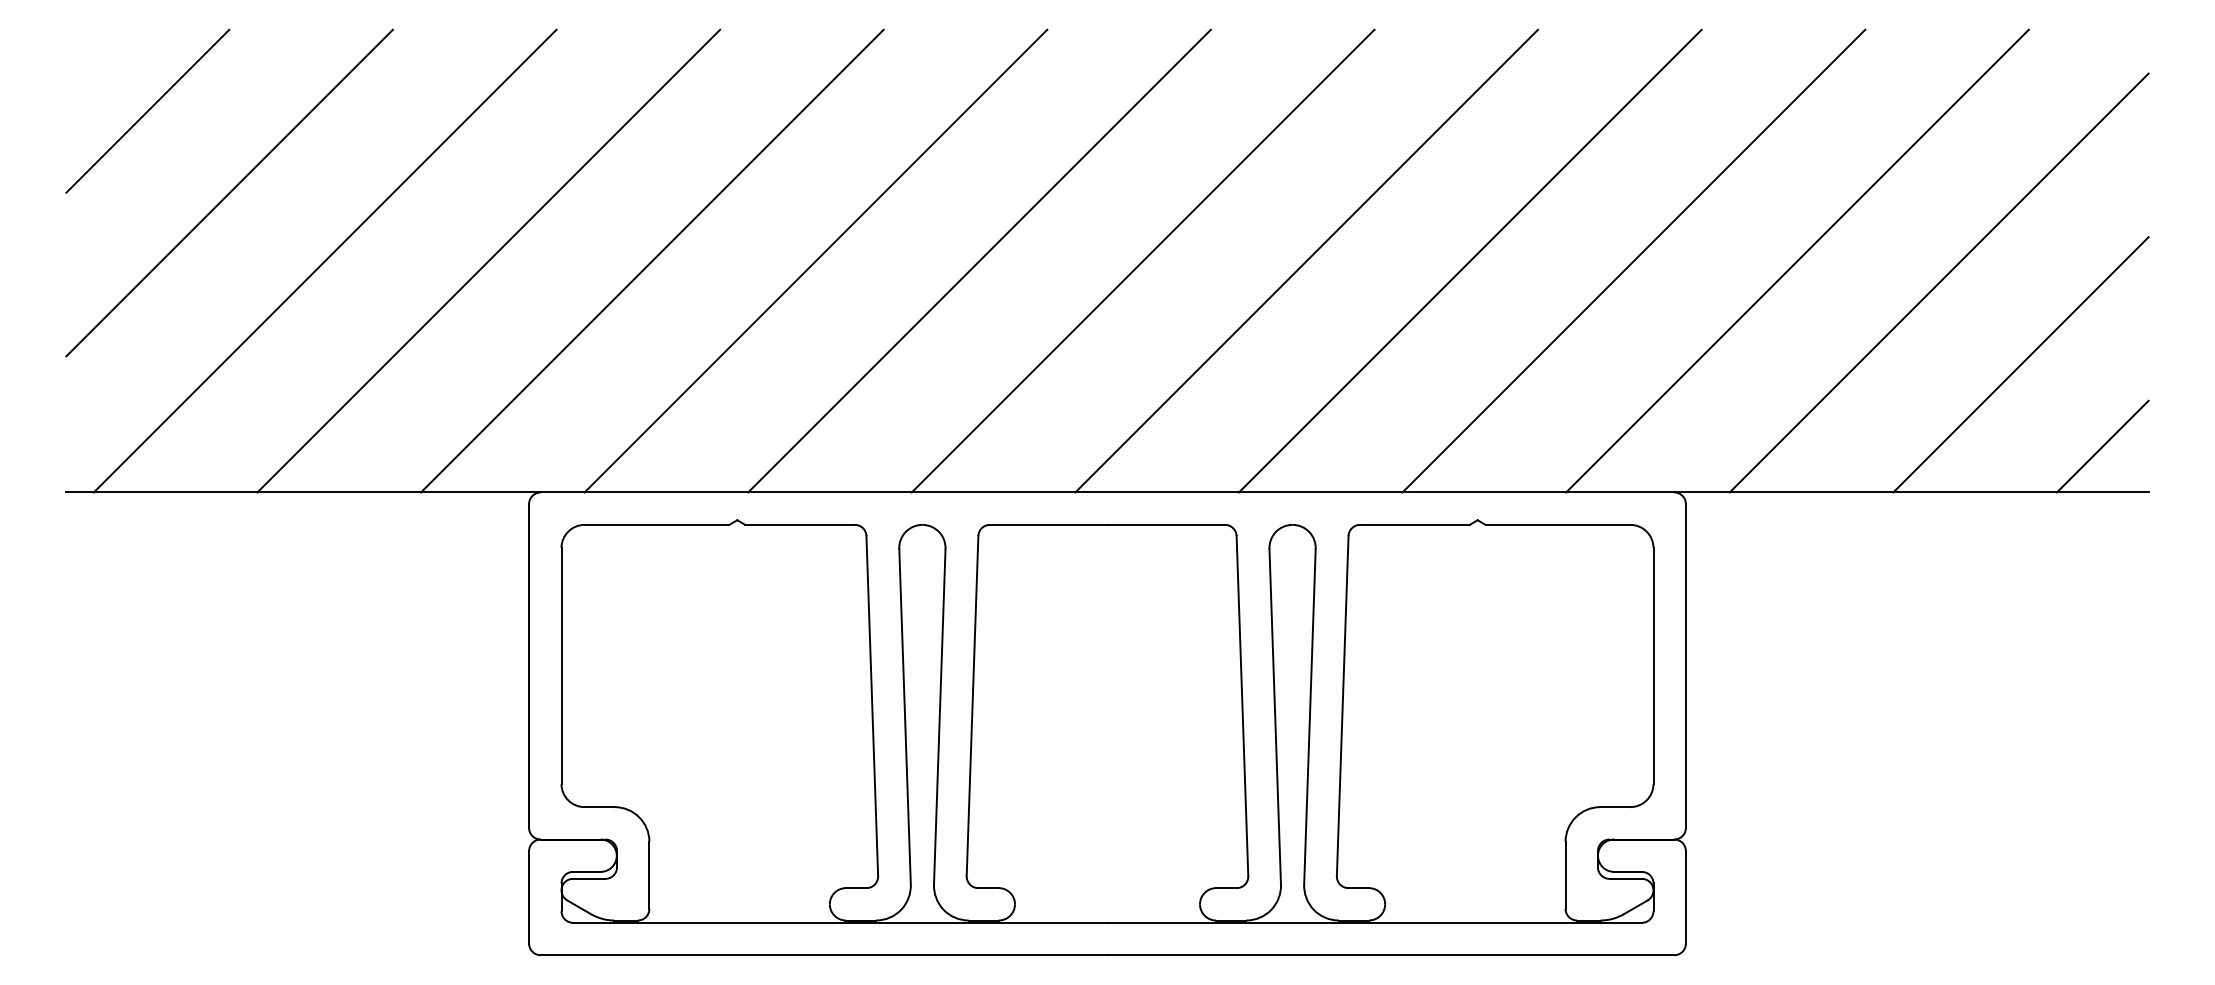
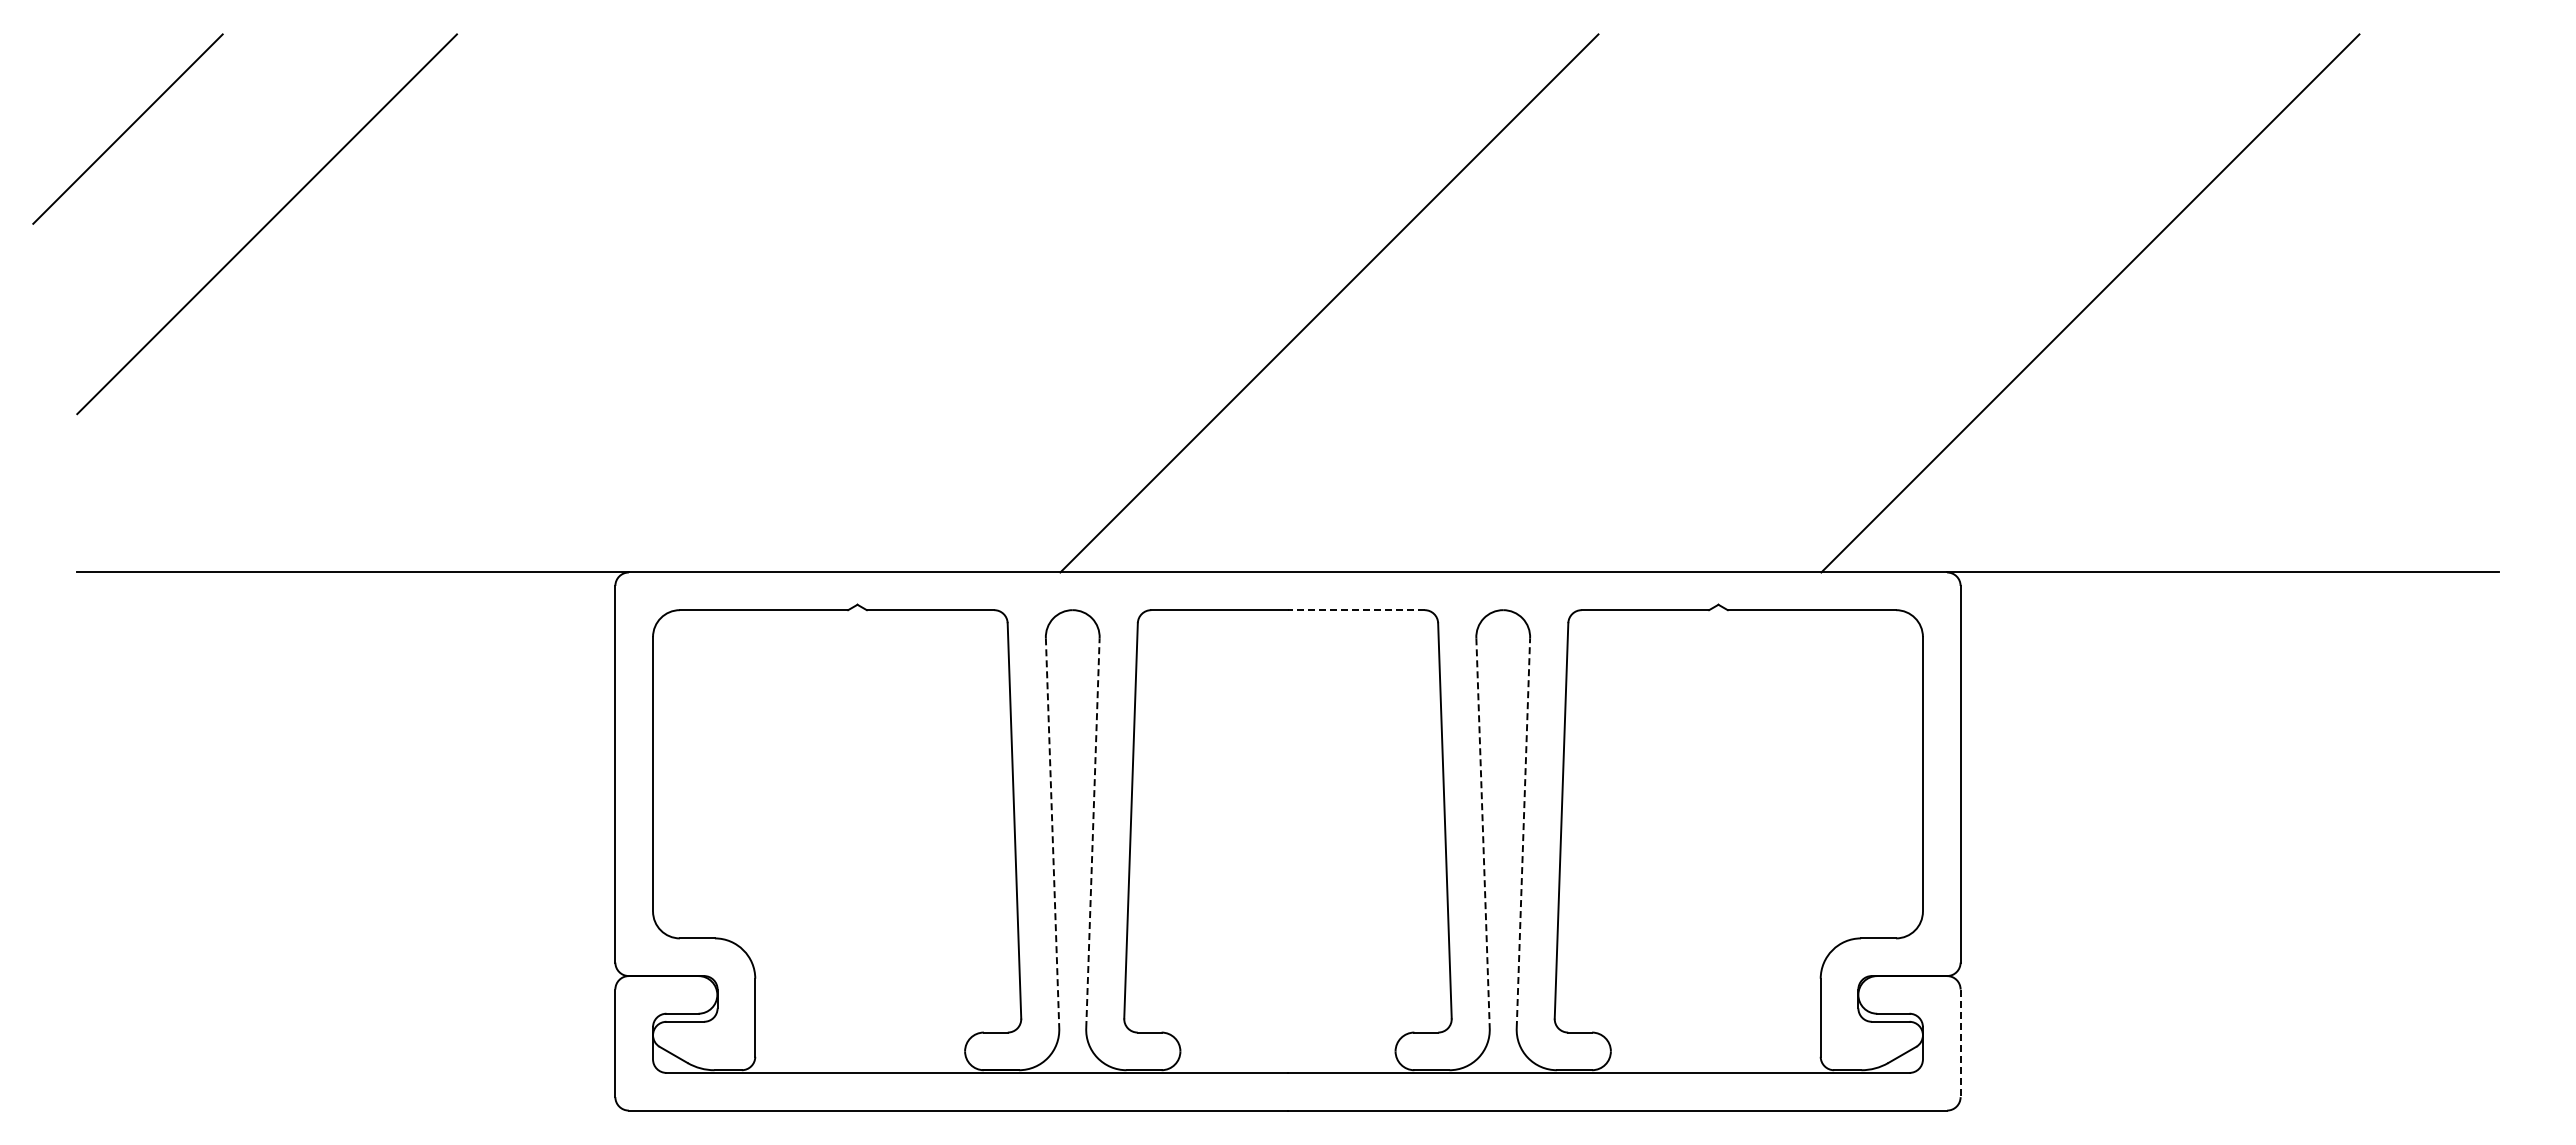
line: (147, 110) -> (127, 128), moved
line: (325, 261) -> (378, 303), removed
line: (488, 261) -> (568, 303), removed
line: (652, 261) -> (758, 303), removed
line: (815, 261) -> (948, 303), removed
line: (979, 261) -> (1139, 303), removed
line: (1306, 261) -> (1519, 303), removed
line: (1469, 261) -> (1709, 303), removed
line: (1634, 261) -> (1900, 303), removed
line: (1938, 282) -> (2254, 328), removed
line: (2020, 364) -> (2349, 423), removed
line: (2102, 446) -> (2445, 518), removed
line: (1165, 525) -> (1355, 610), solid -> dashed
line: (904, 716) -> (1052, 833), solid -> dashed
line: (939, 716) -> (1092, 833), solid -> dashed
line: (1275, 716) -> (1483, 833), solid -> dashed
line: (1310, 716) -> (1523, 833), solid -> dashed
line: (1685, 897) -> (1960, 1043), solid -> dashed

